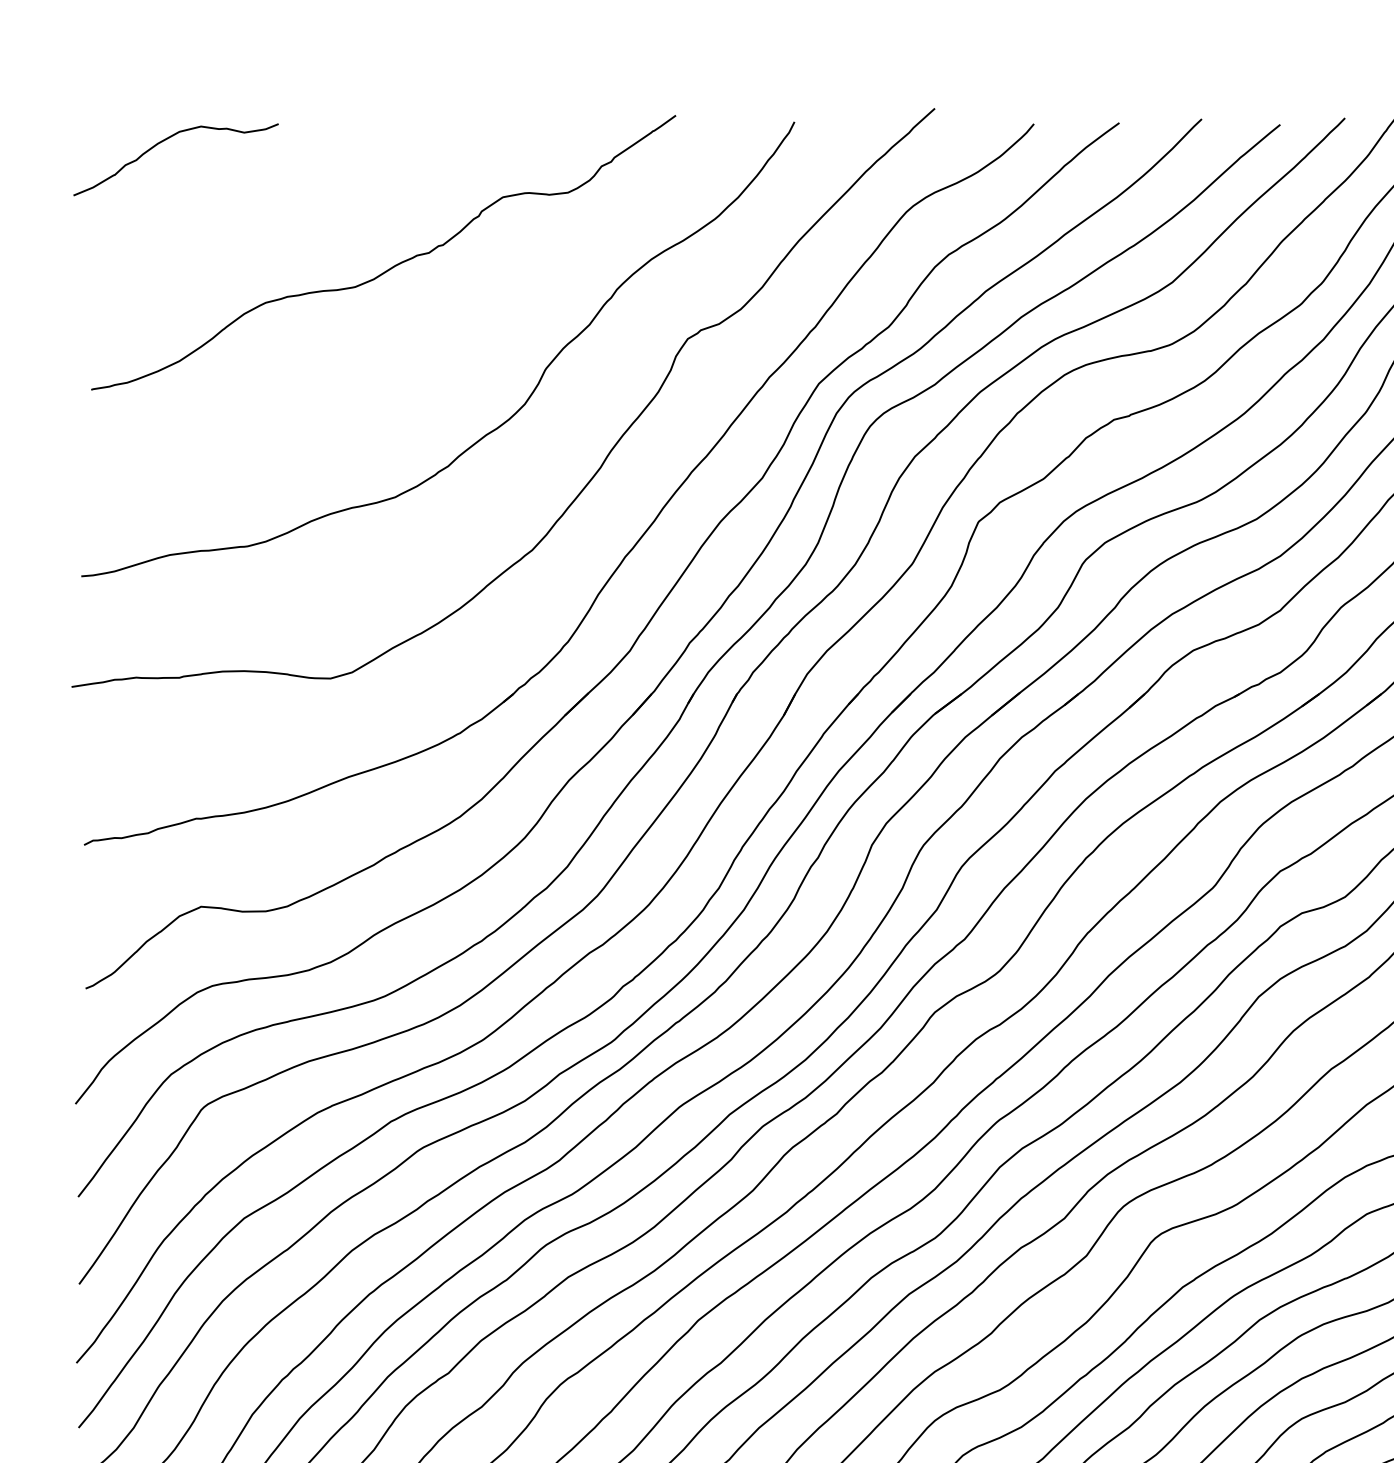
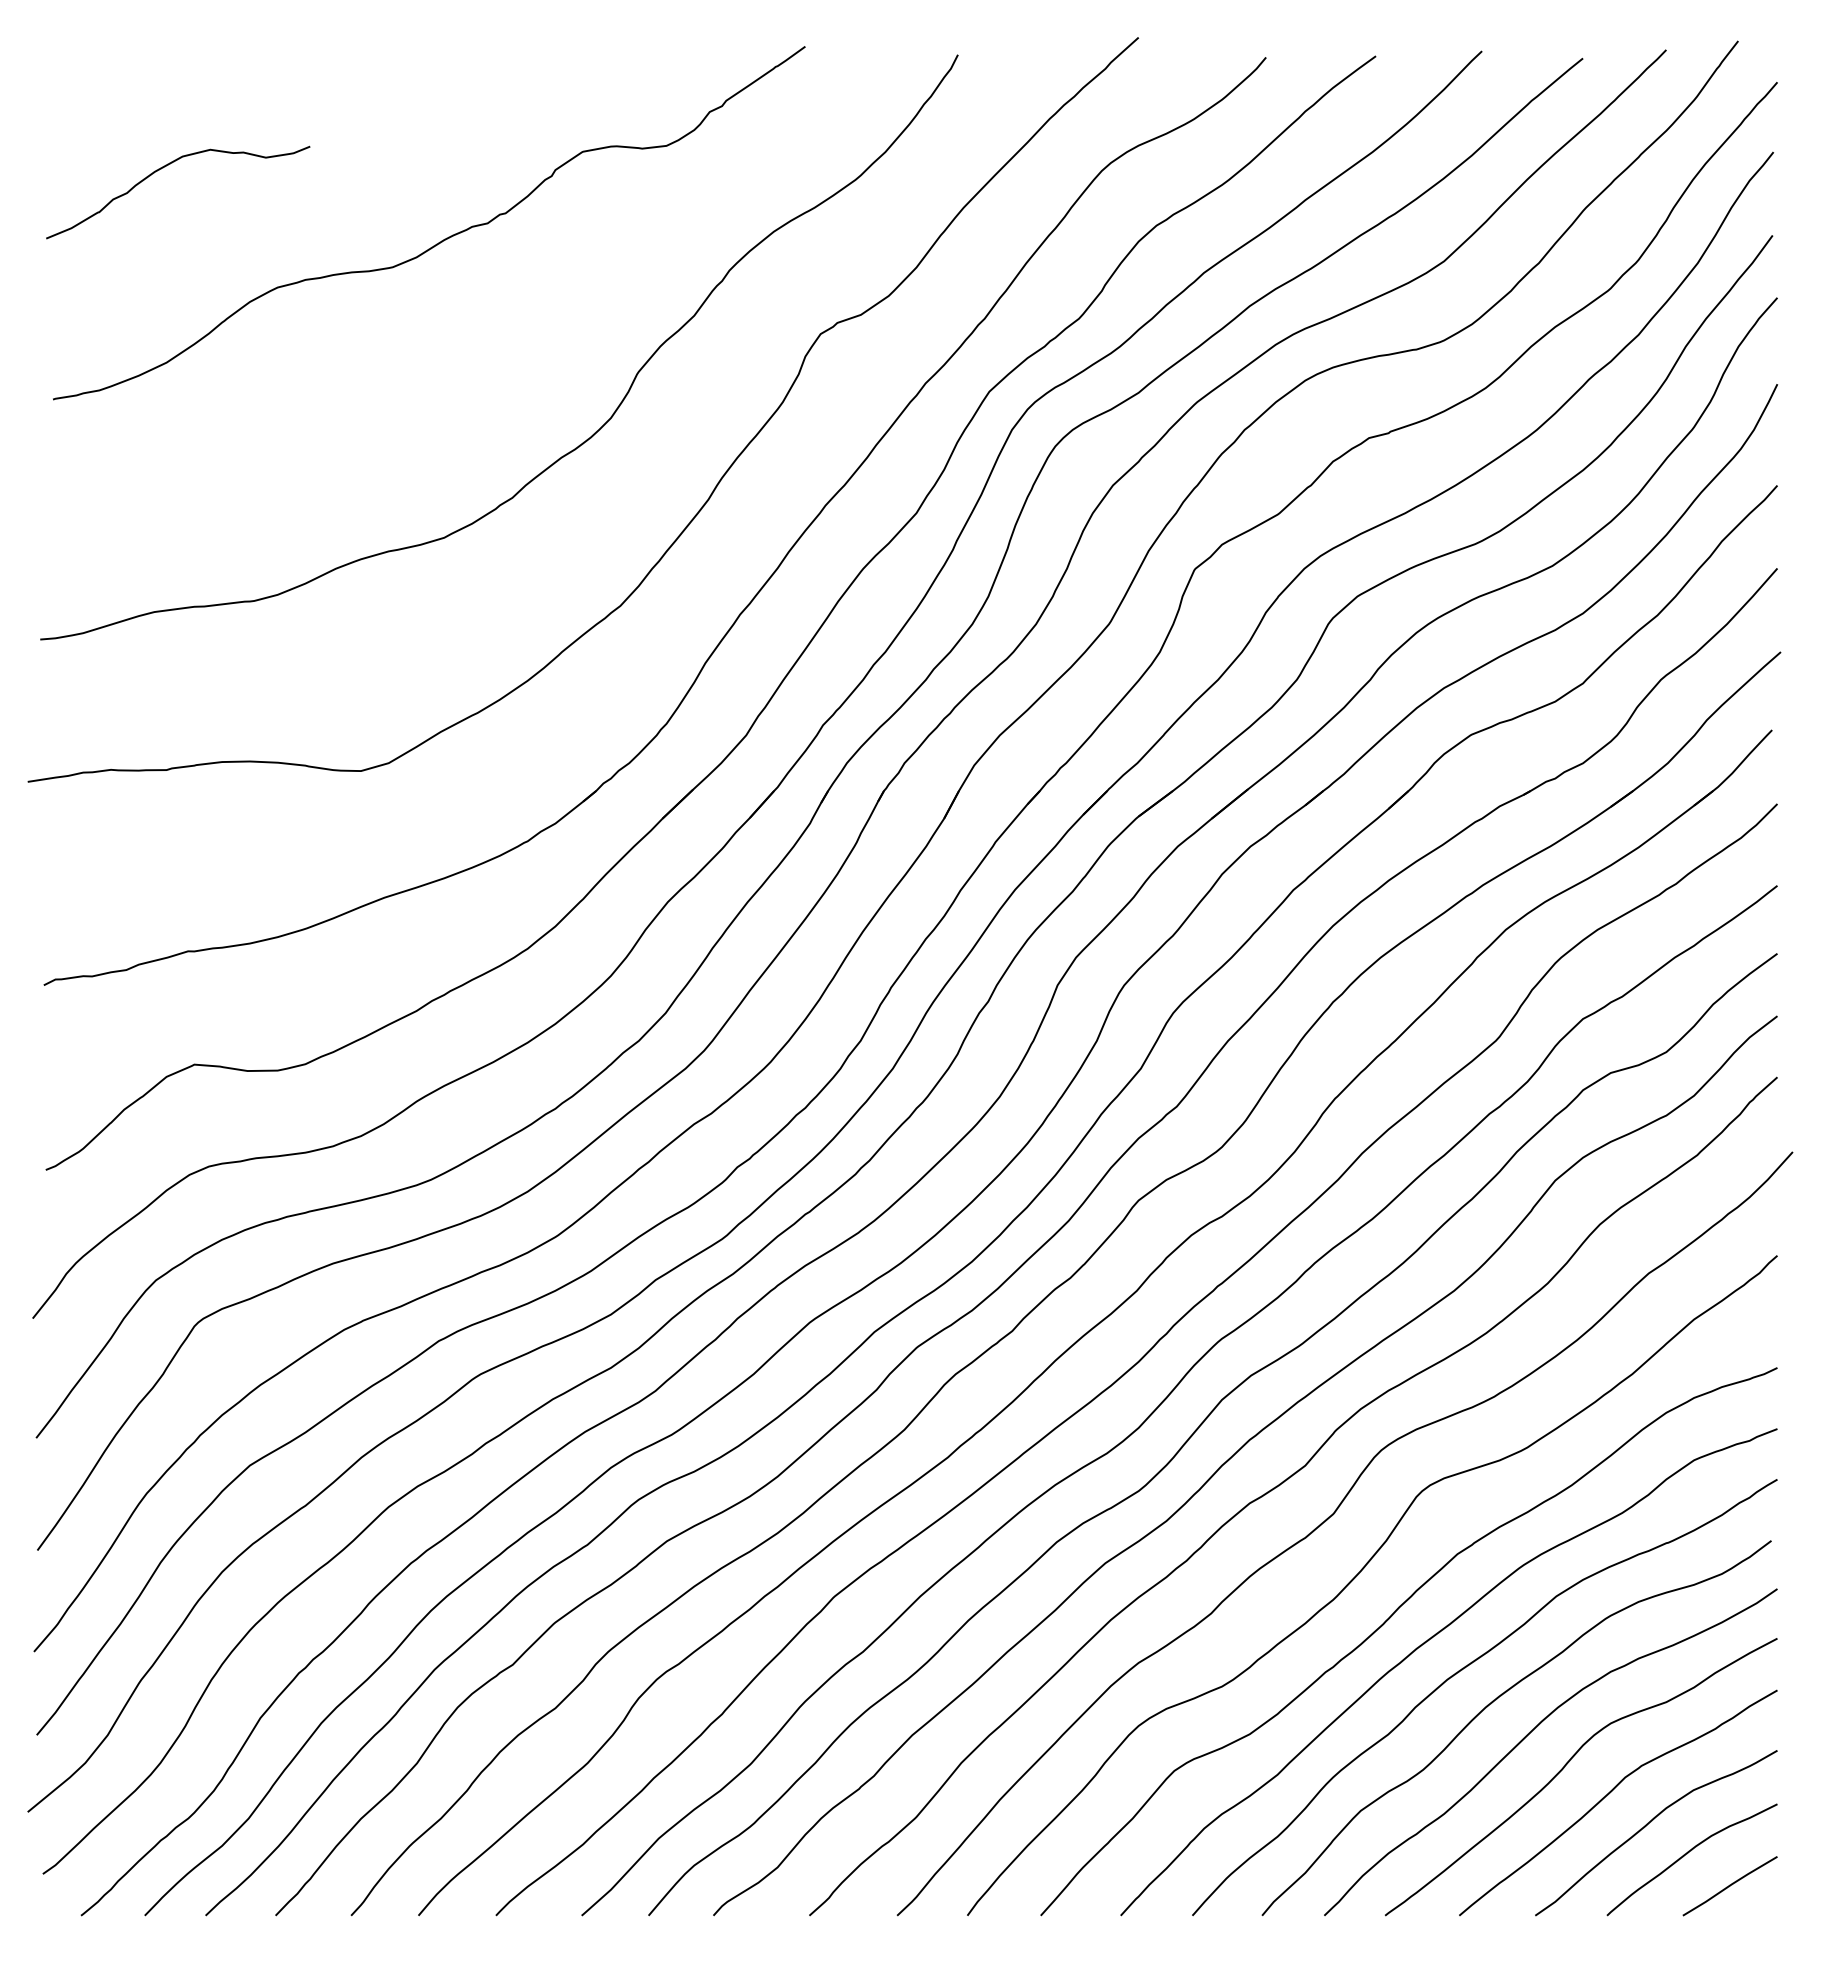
curve: (164, 141) -> (163, 168), moved

